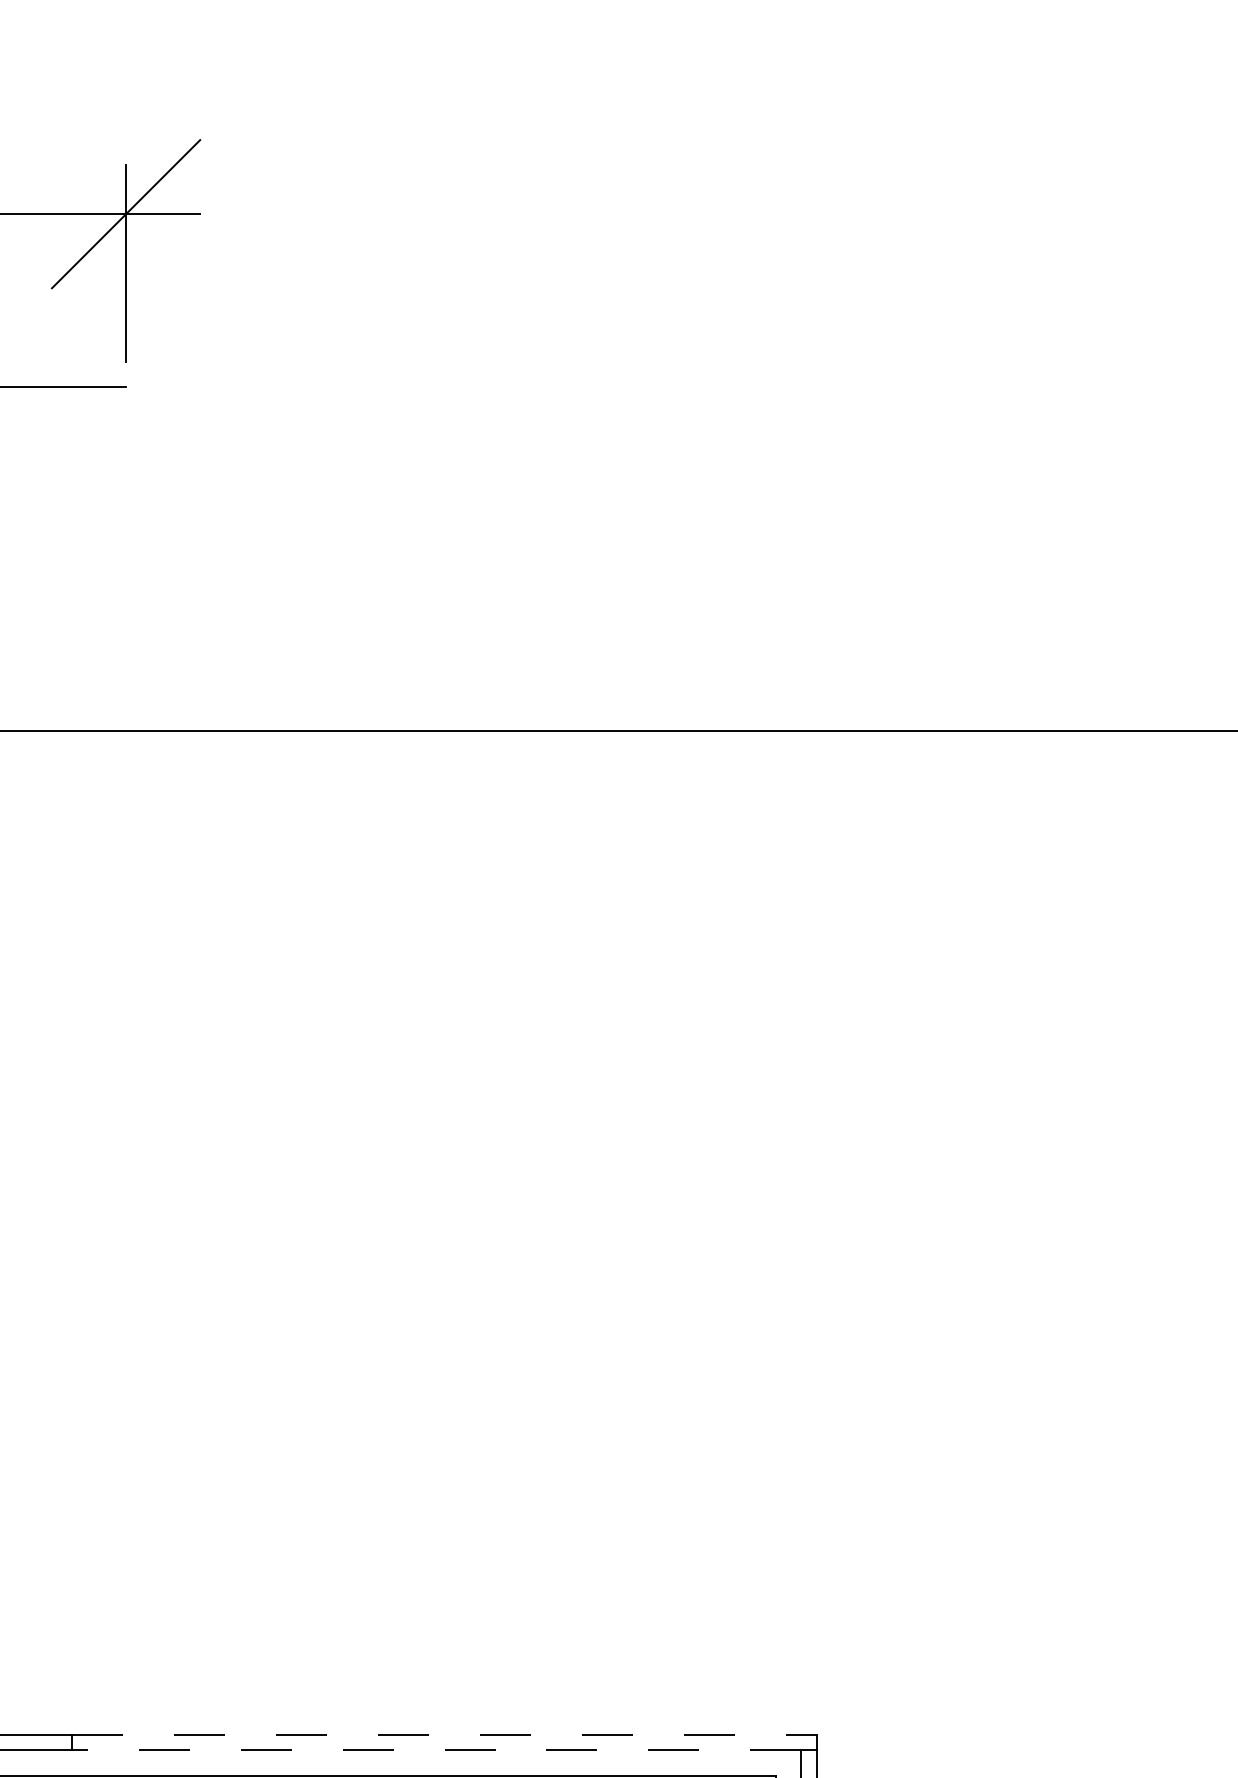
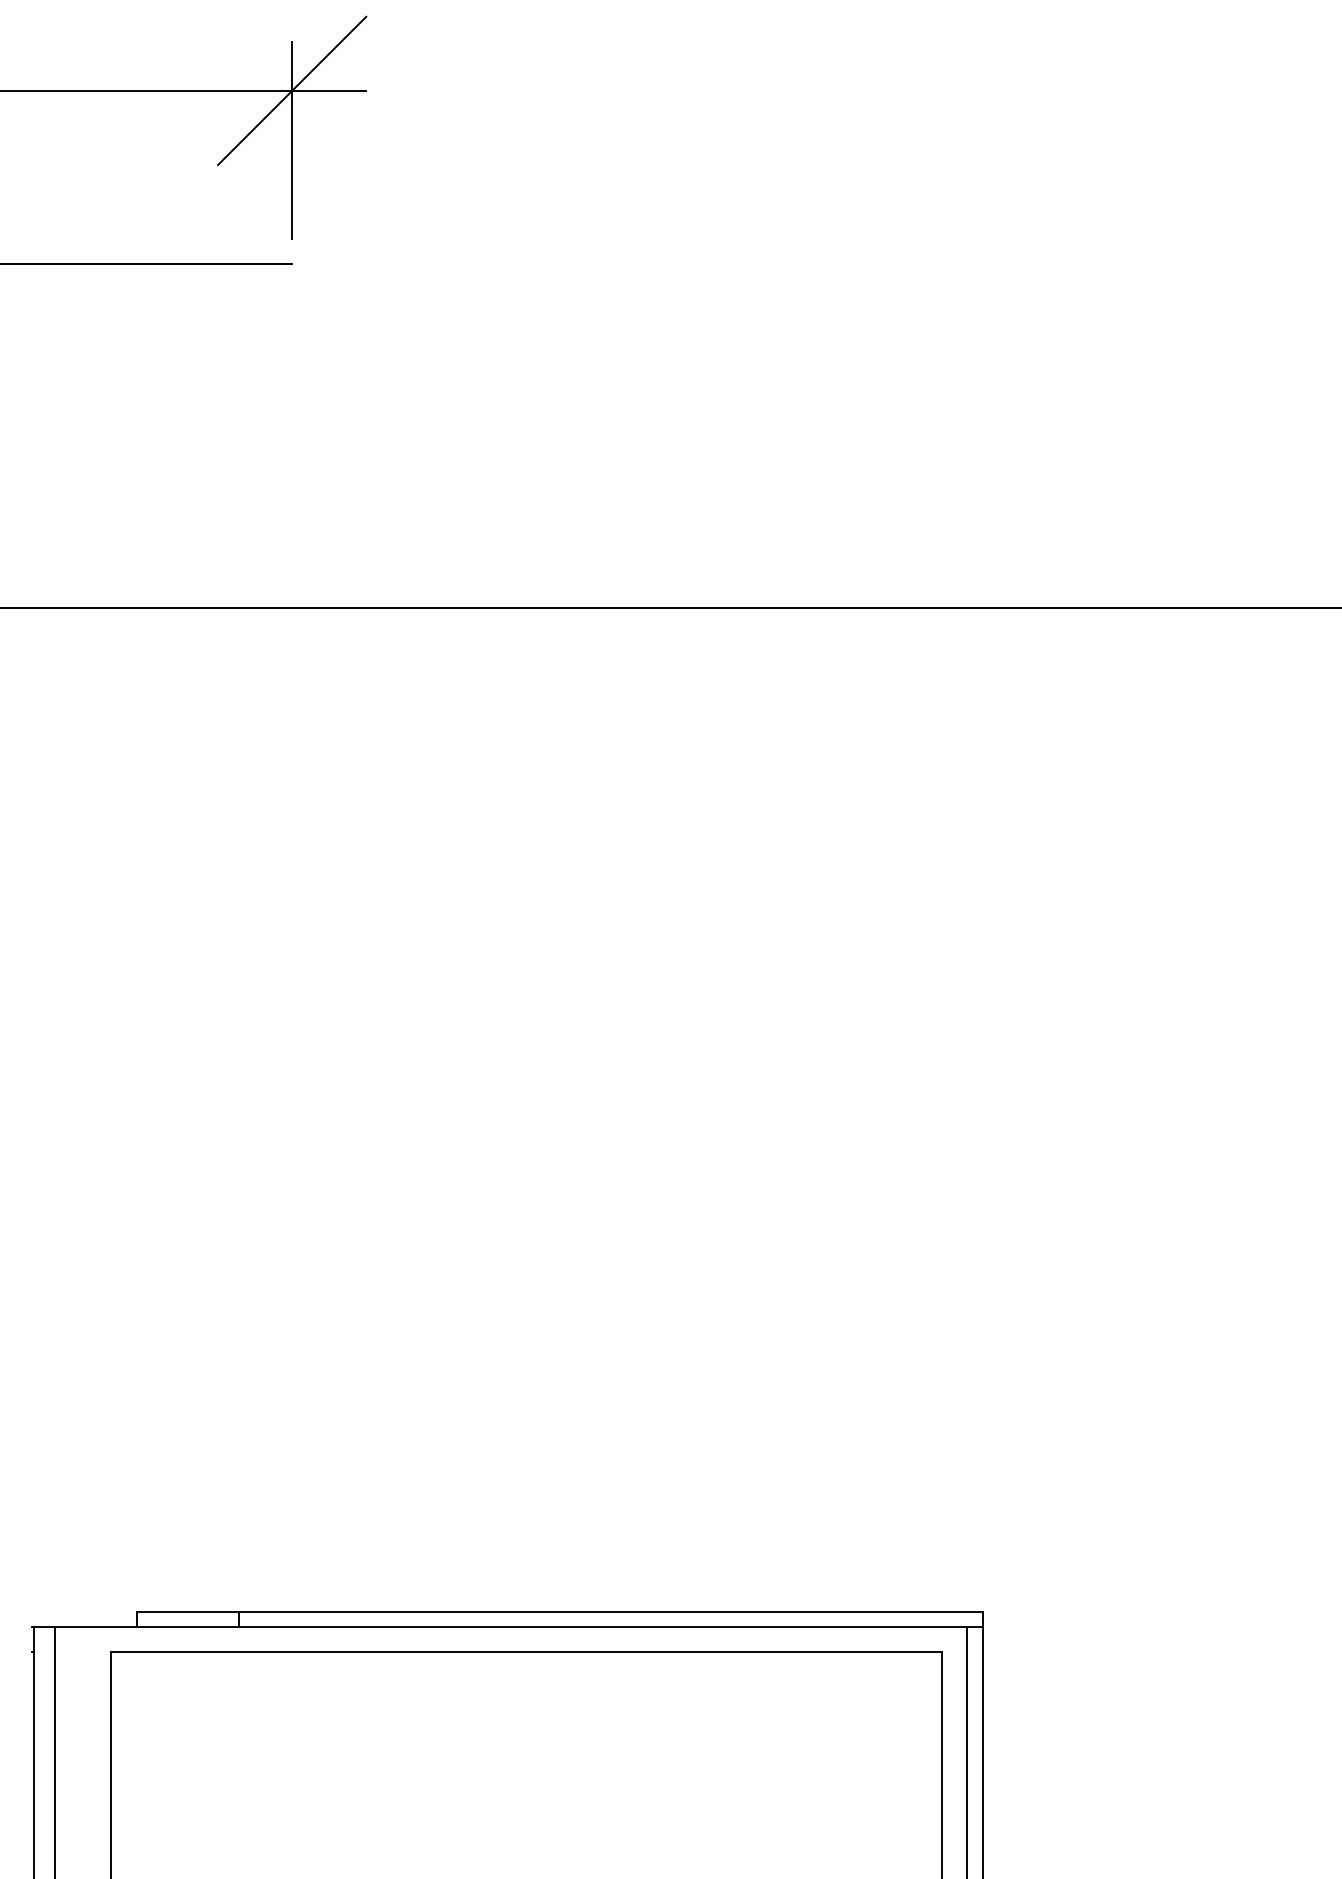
line: (445, 1734) -> (611, 1611), dashed -> solid
line: (436, 1749) -> (602, 1626), dashed -> solid

